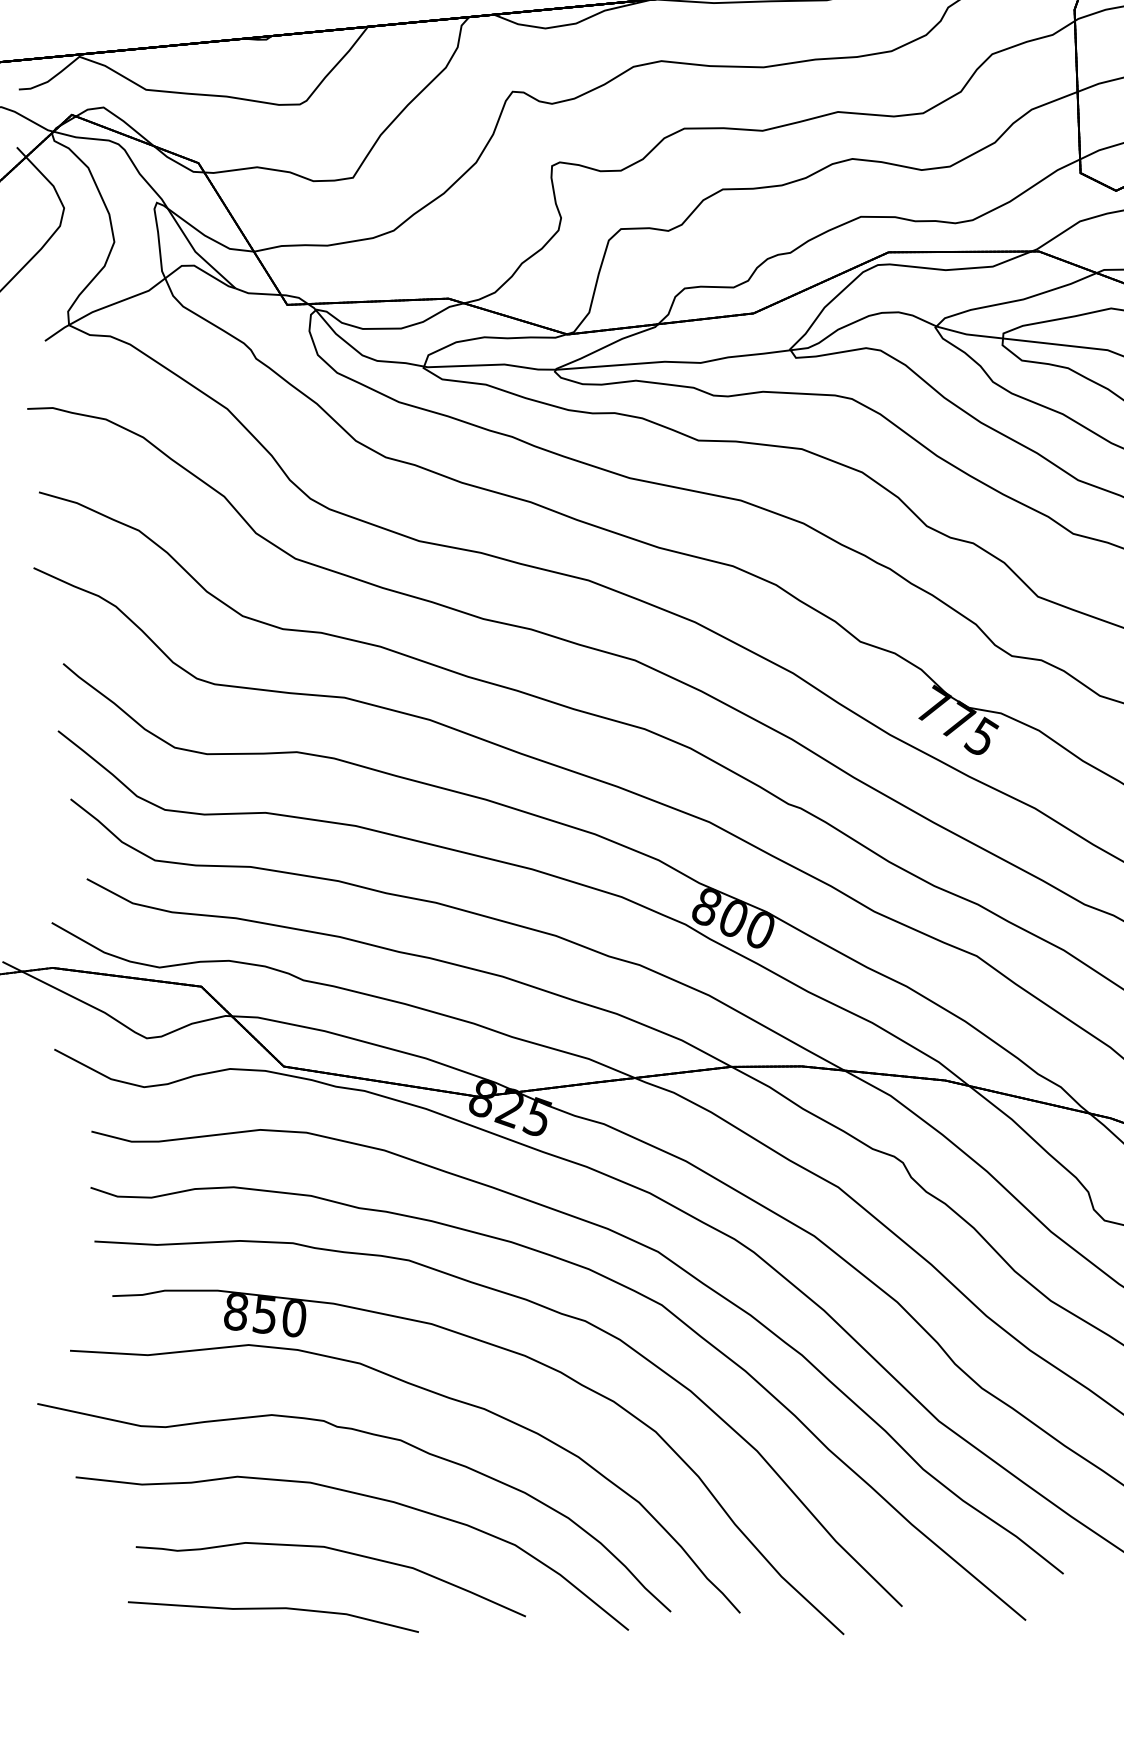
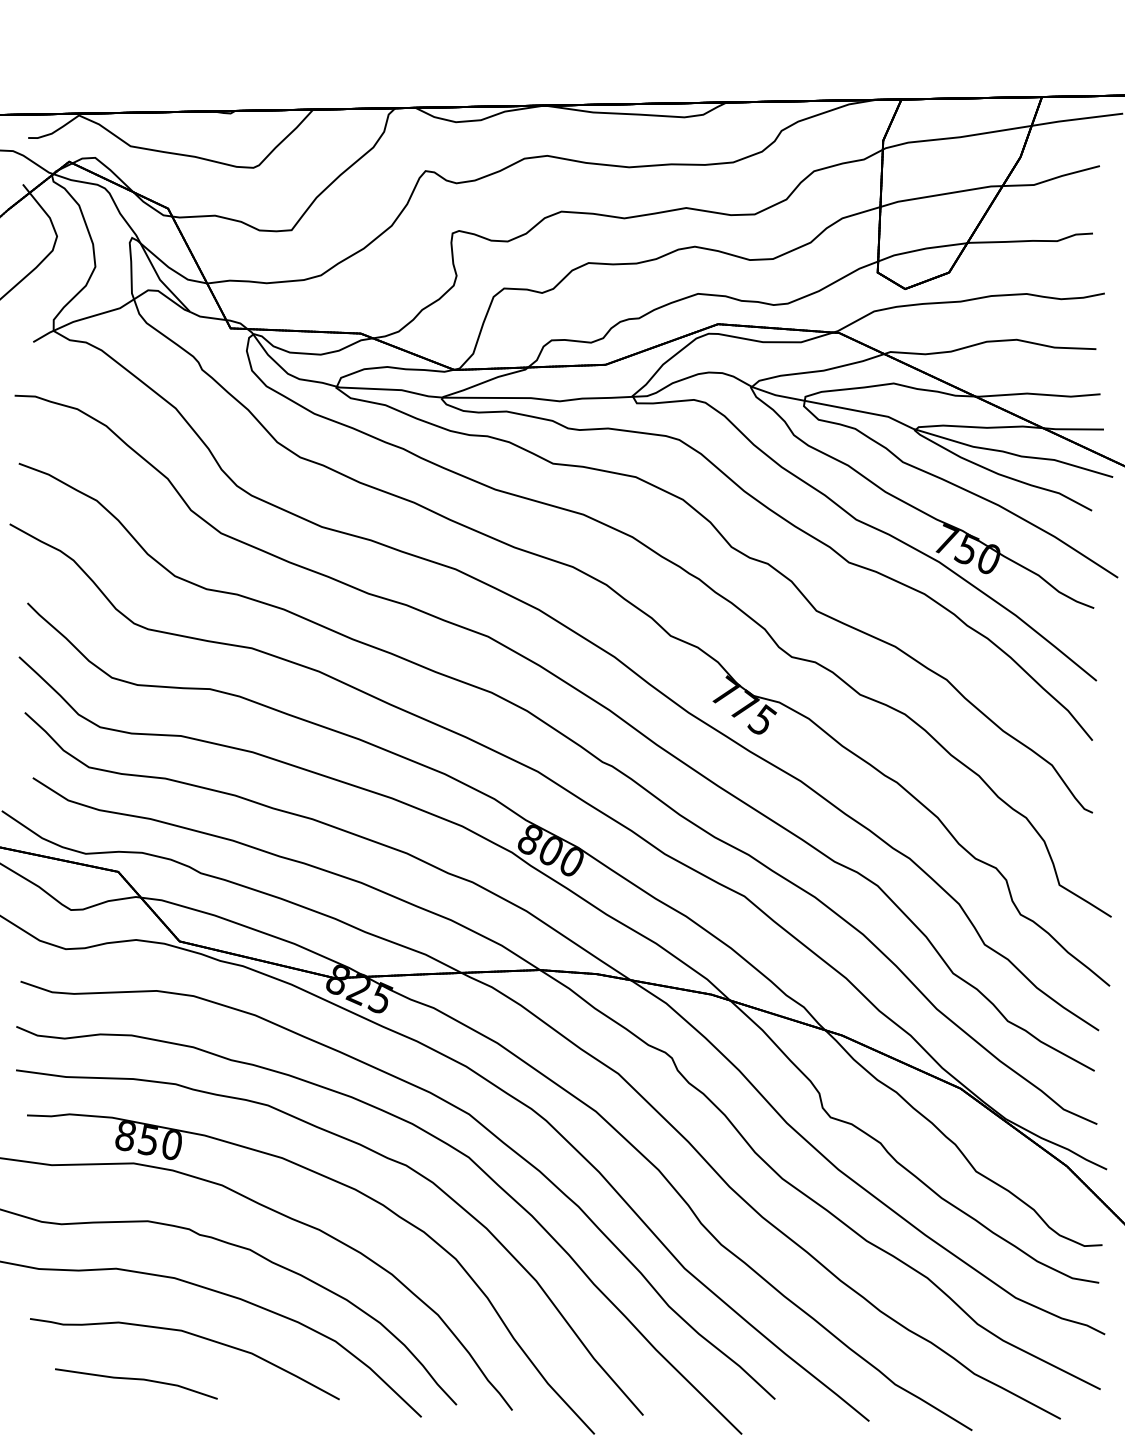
part: (273, 1616) -> (136, 1383), size x0.7

